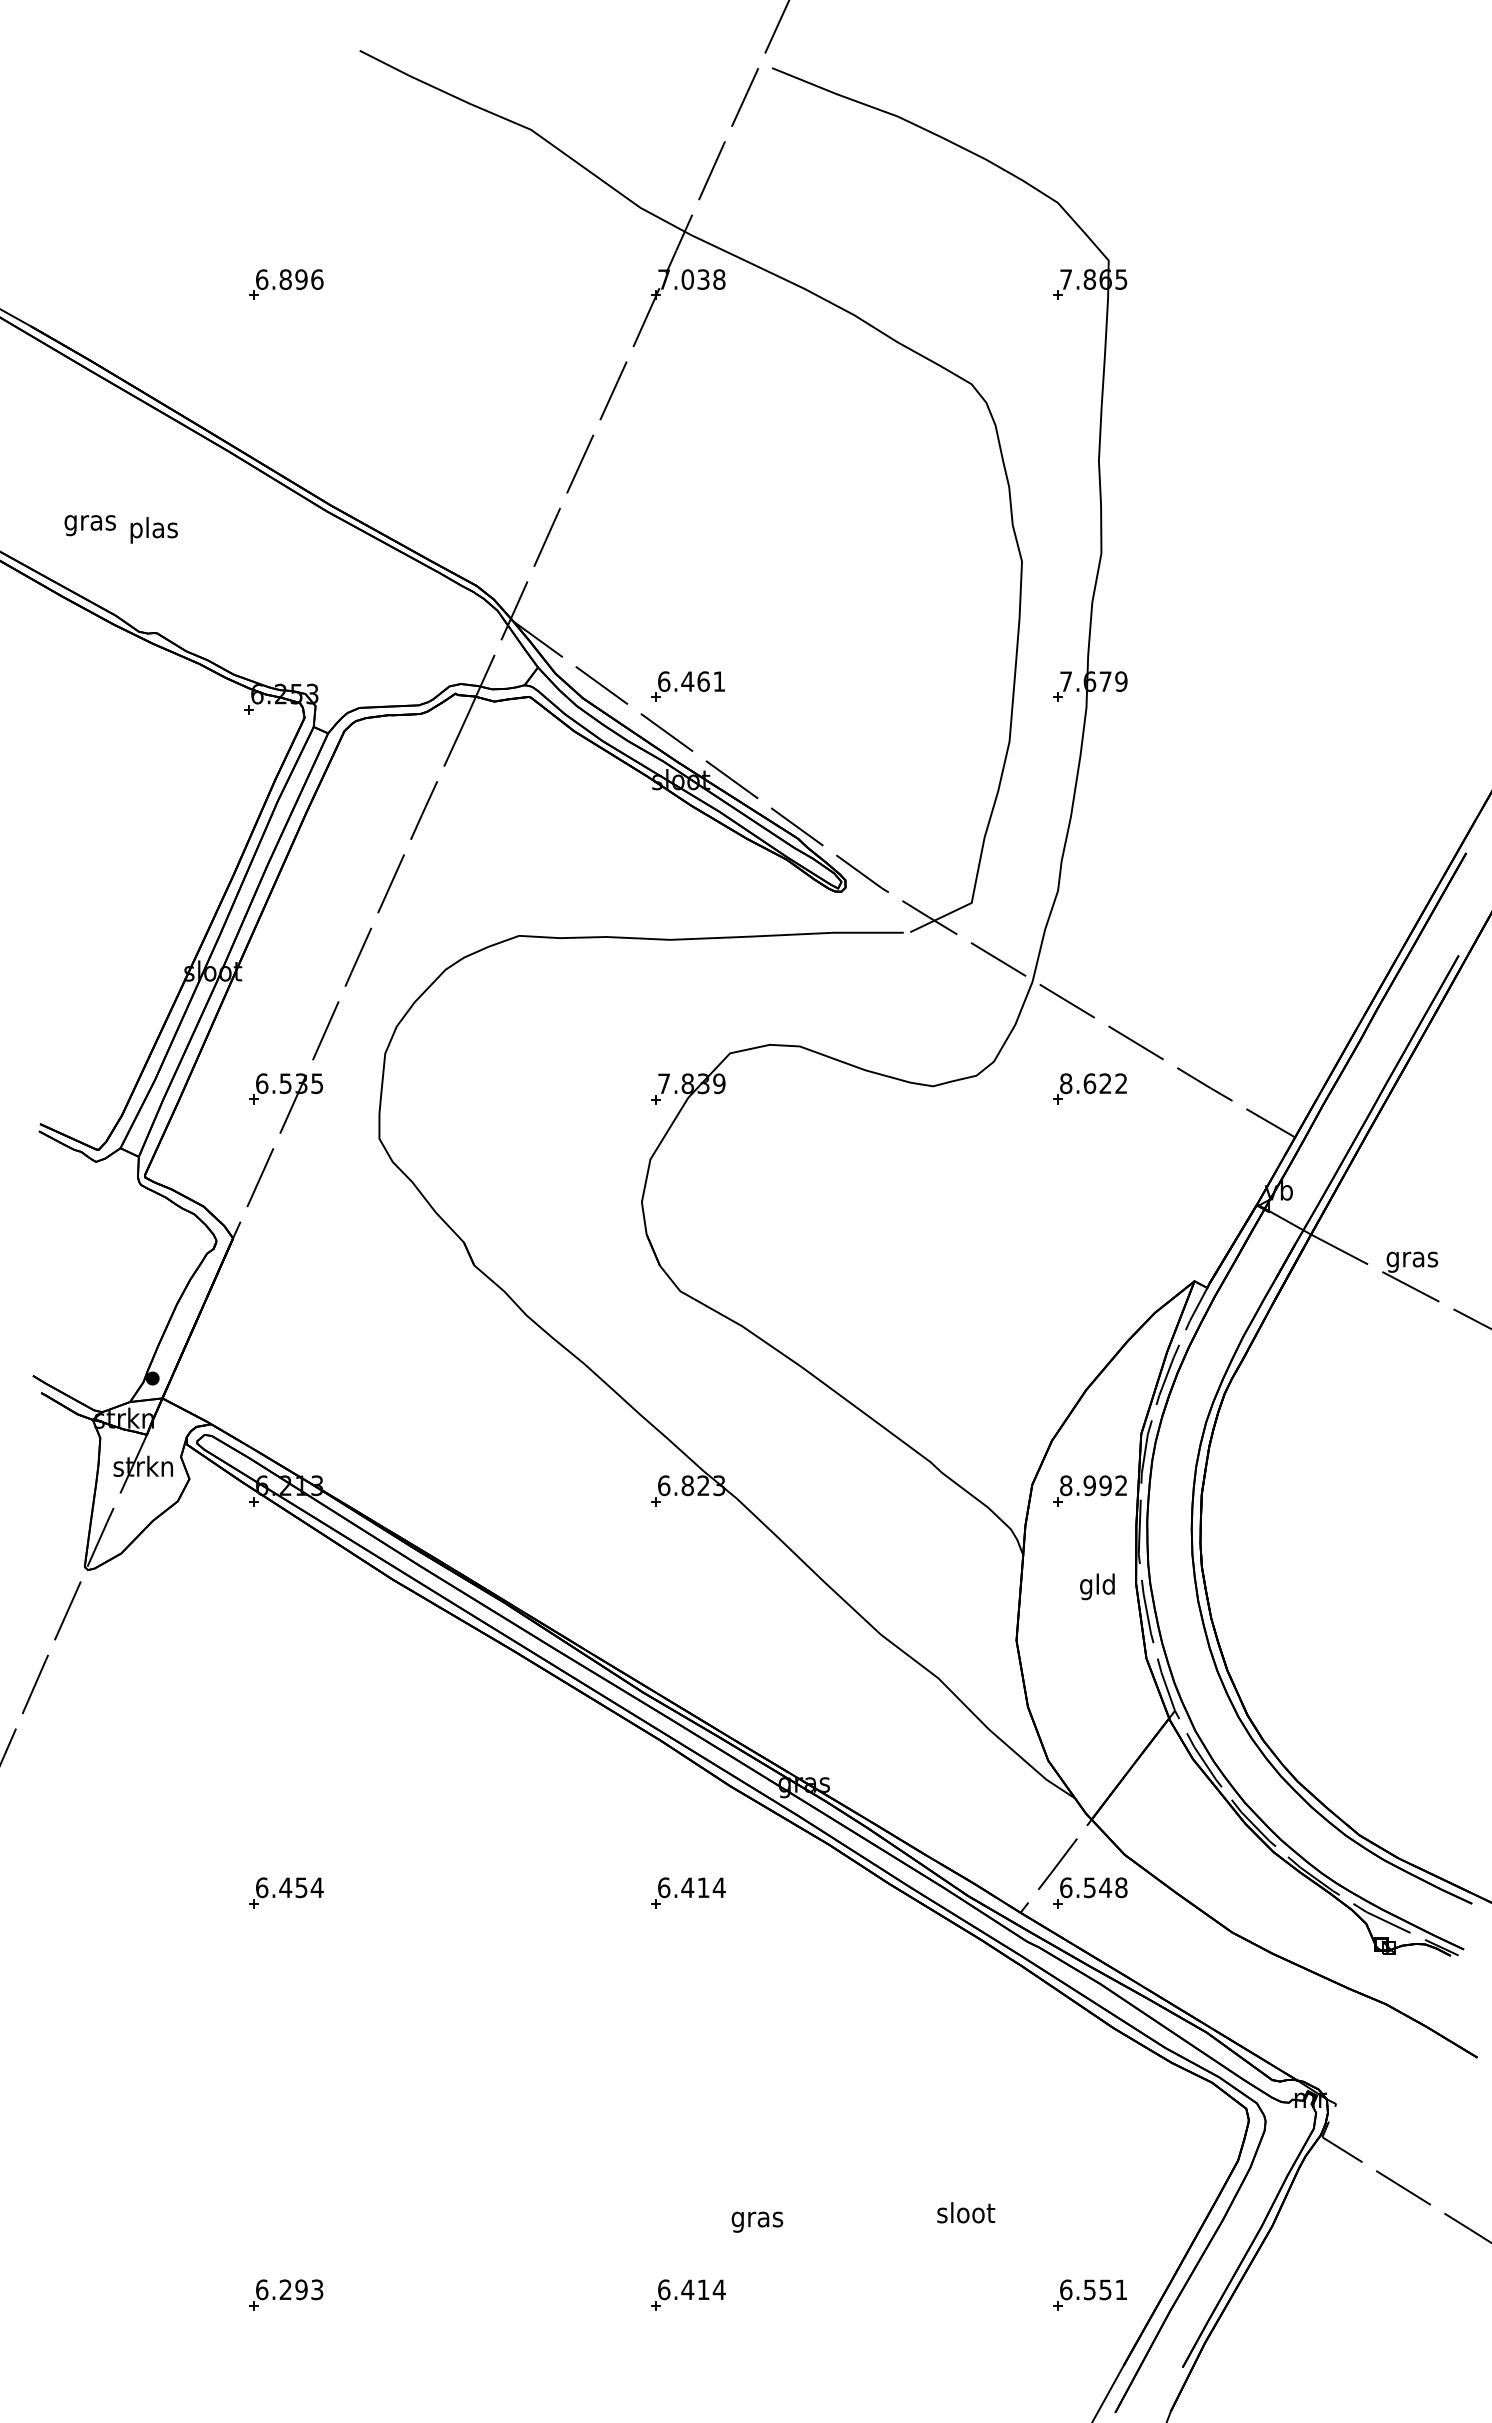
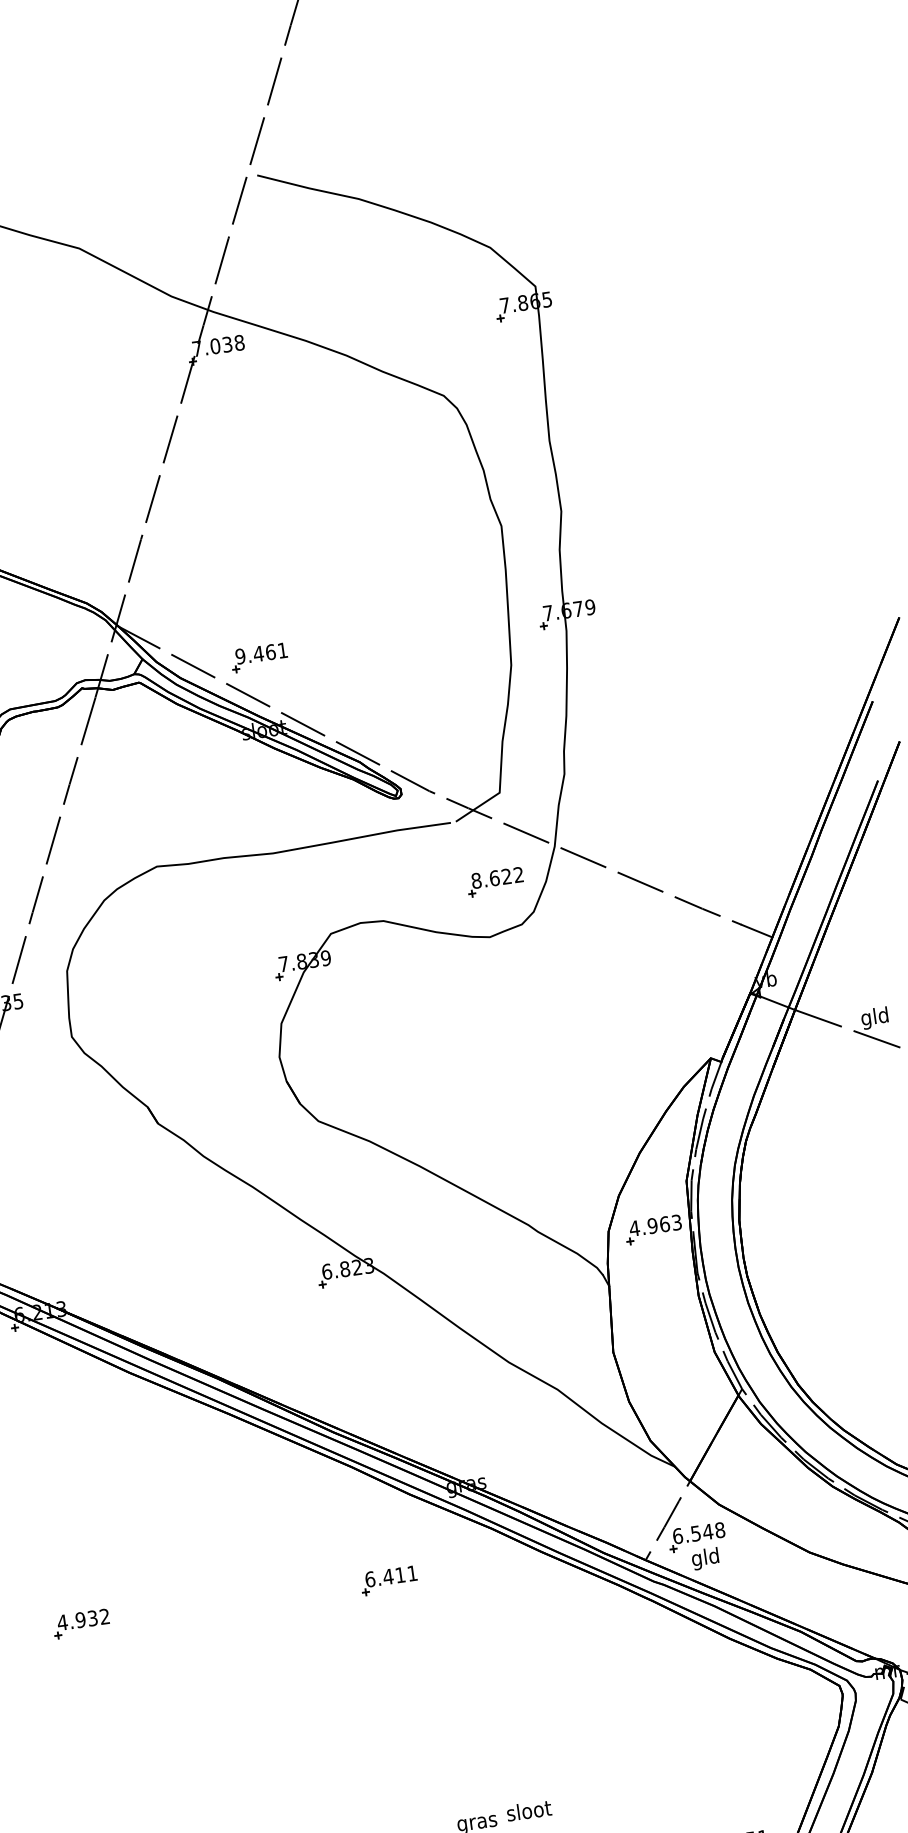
text: (664, 681) -> (240, 656), 6.461 -> 9.461
part: (1089, 1088) -> (494, 882), moved
text: (1412, 1259) -> (875, 1018), gras -> gld
text: (1093, 1485) -> (655, 1225), 8.992 -> 4.963
text: (1097, 1586) -> (705, 1558), moved
text: (289, 1887) -> (83, 1619), 6.454 -> 4.932
text: (718, 1887) -> (411, 1573), 6.414 -> 6.411
text: (966, 2212) -> (529, 1810), moved

